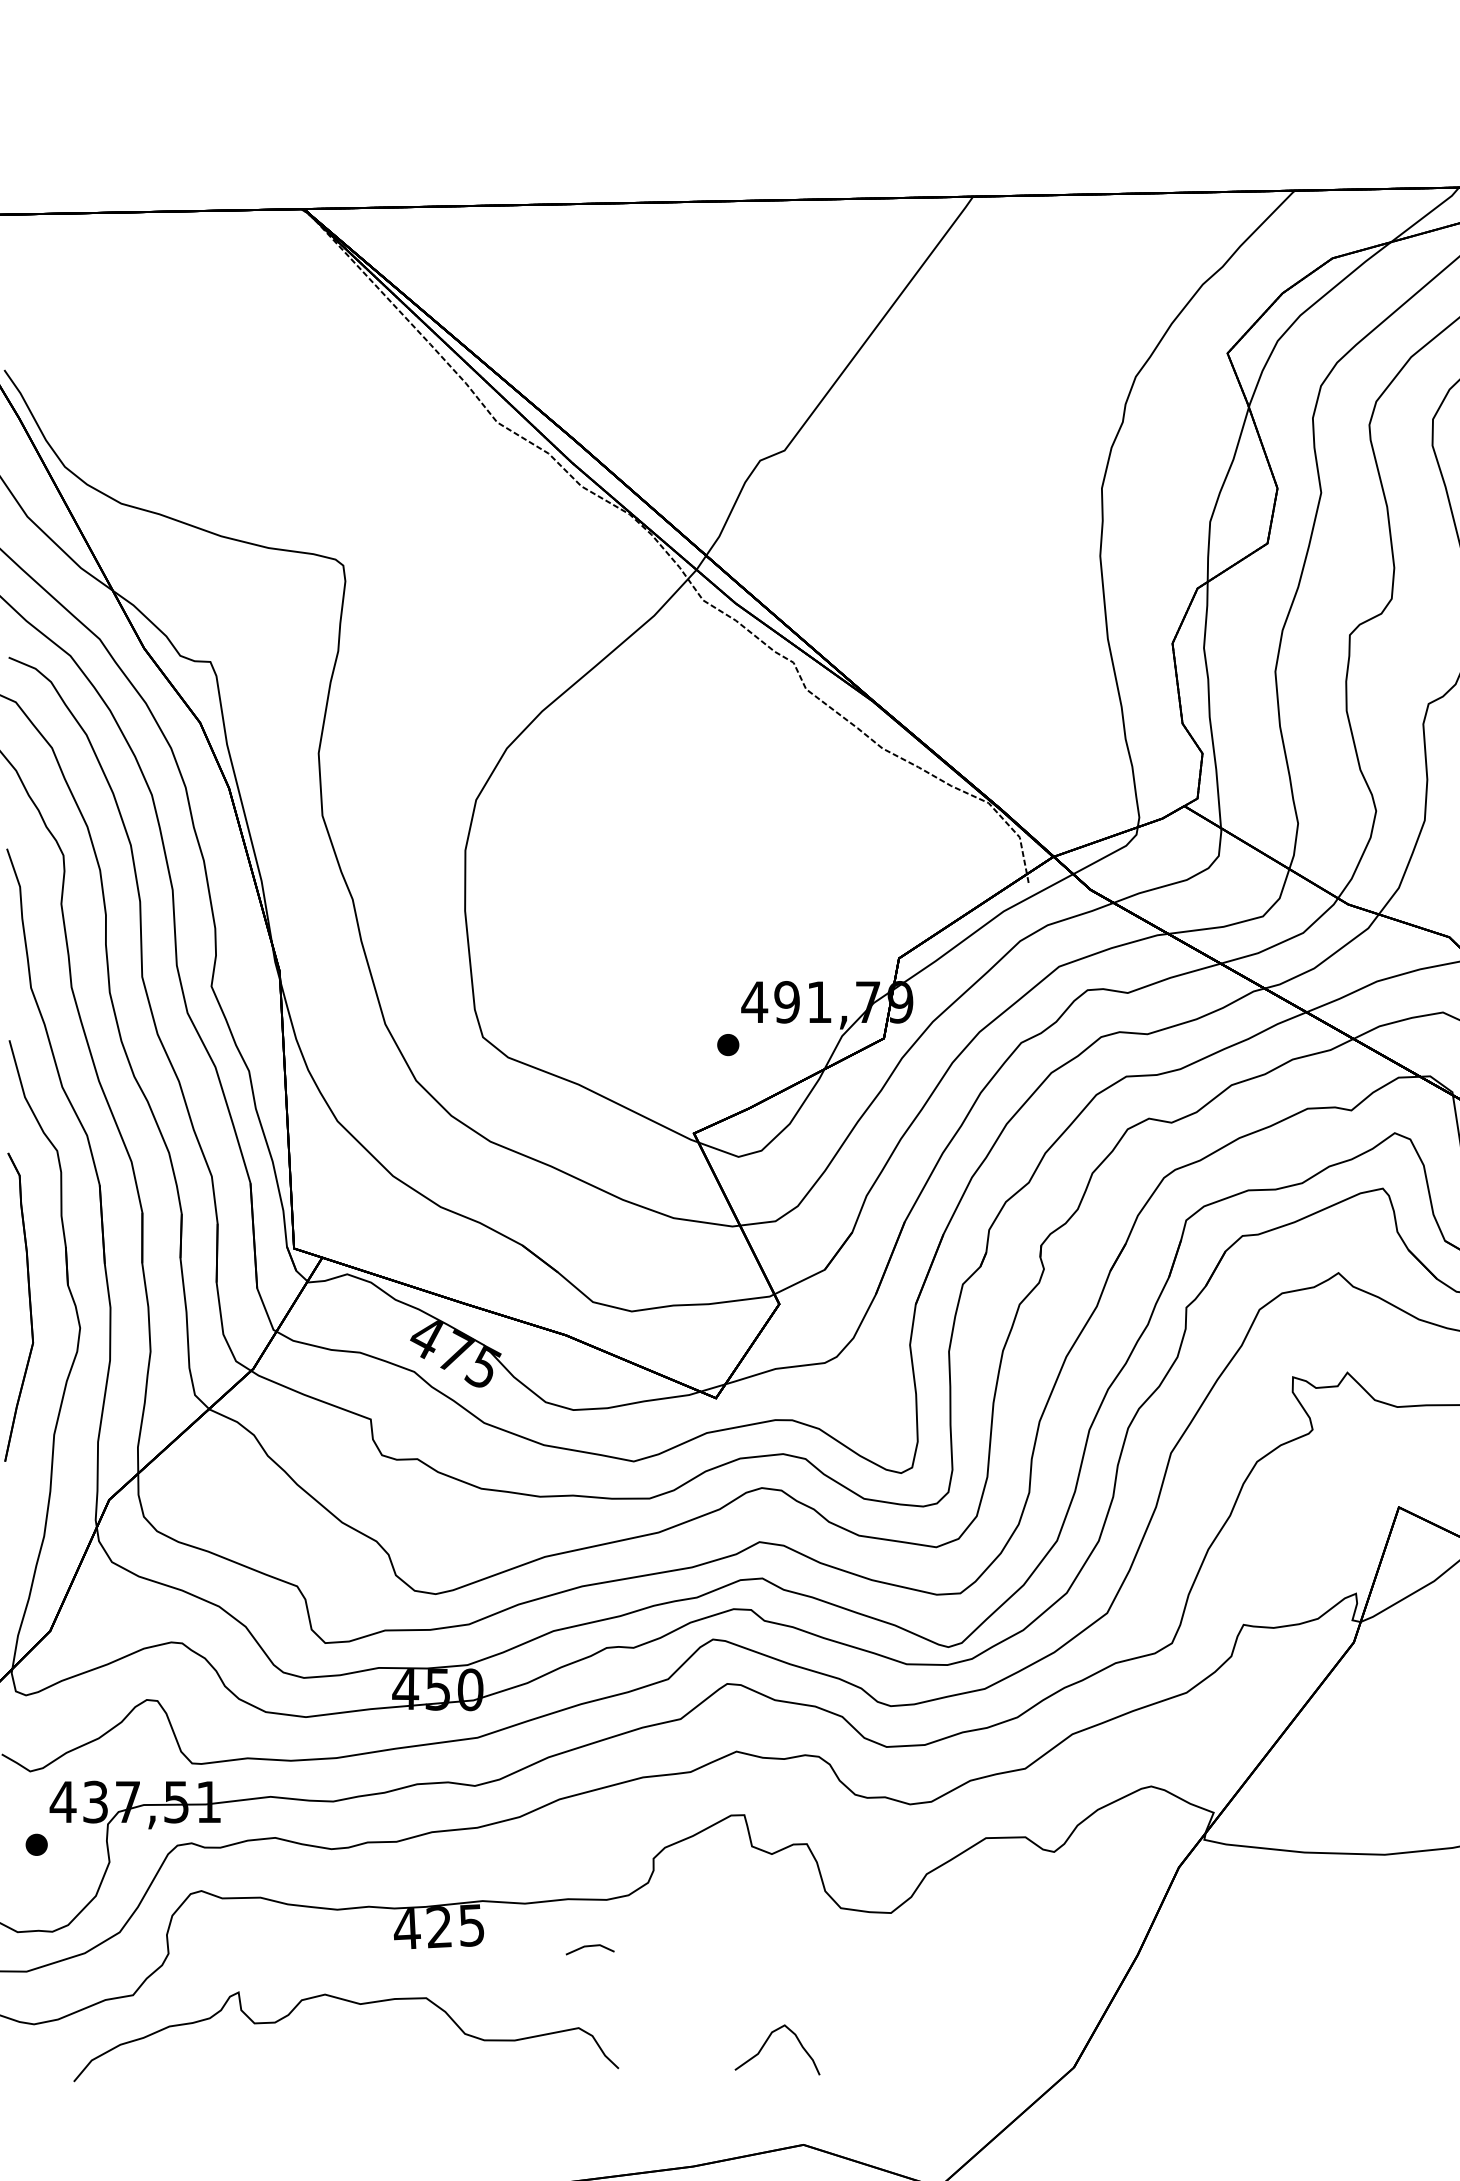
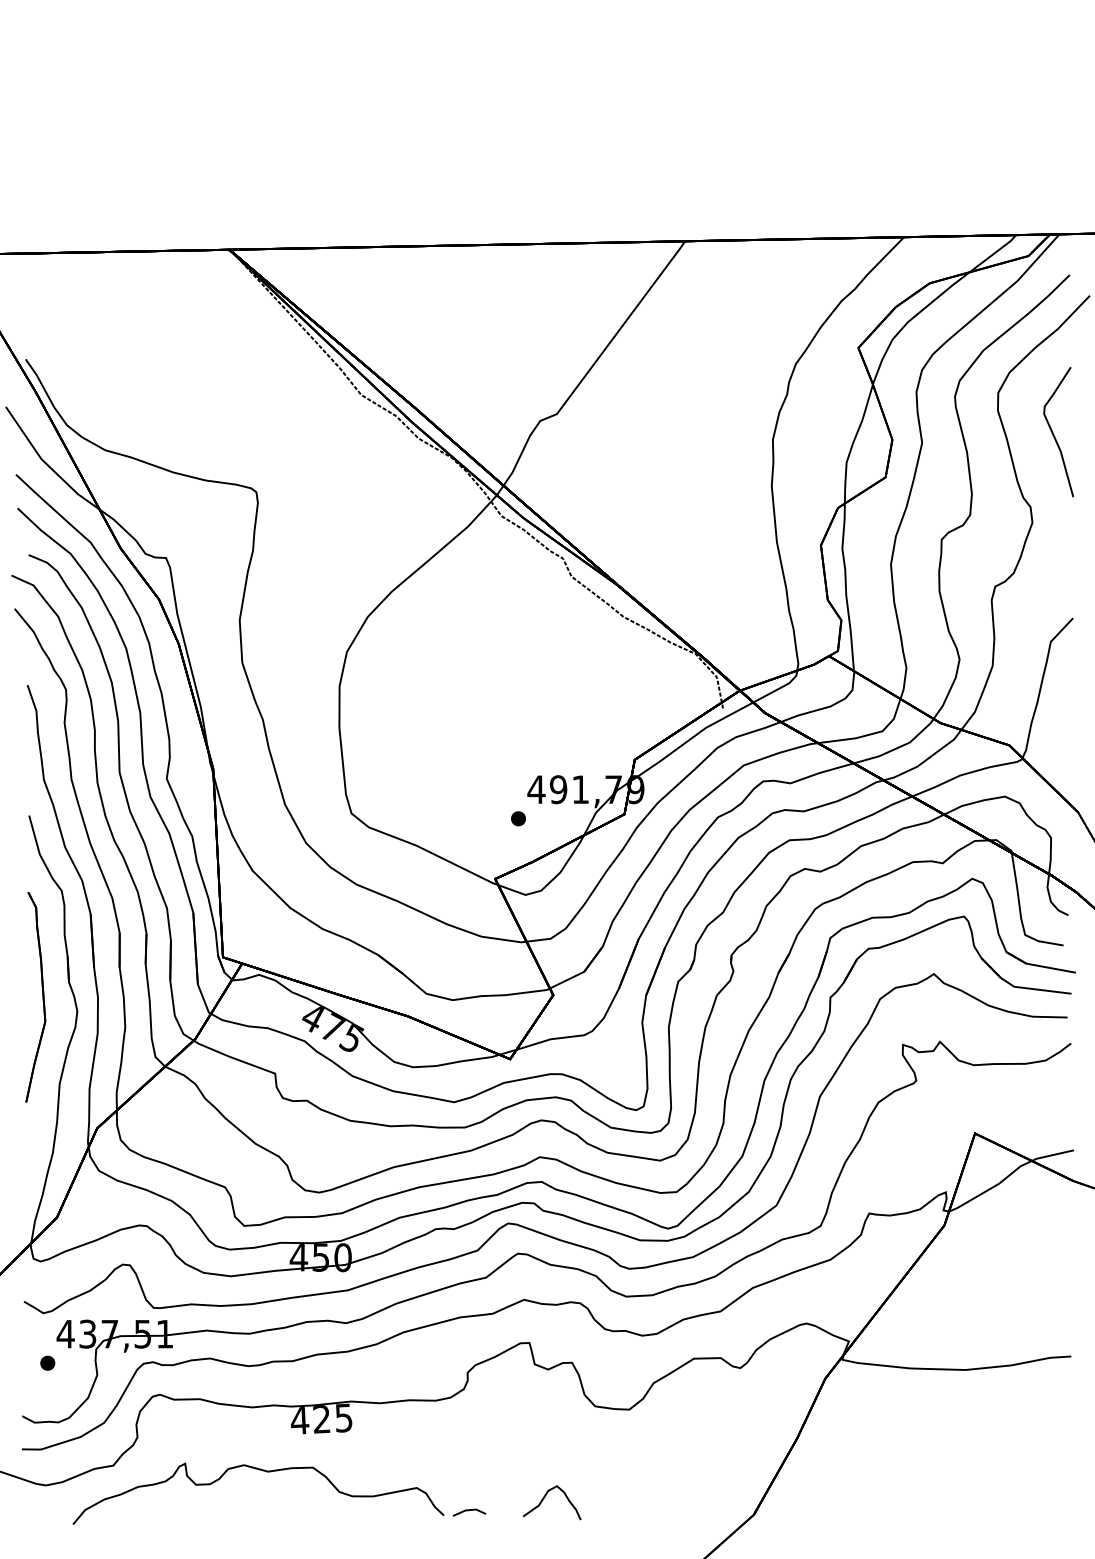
line: (588, 1948) -> (468, 1511), moved

